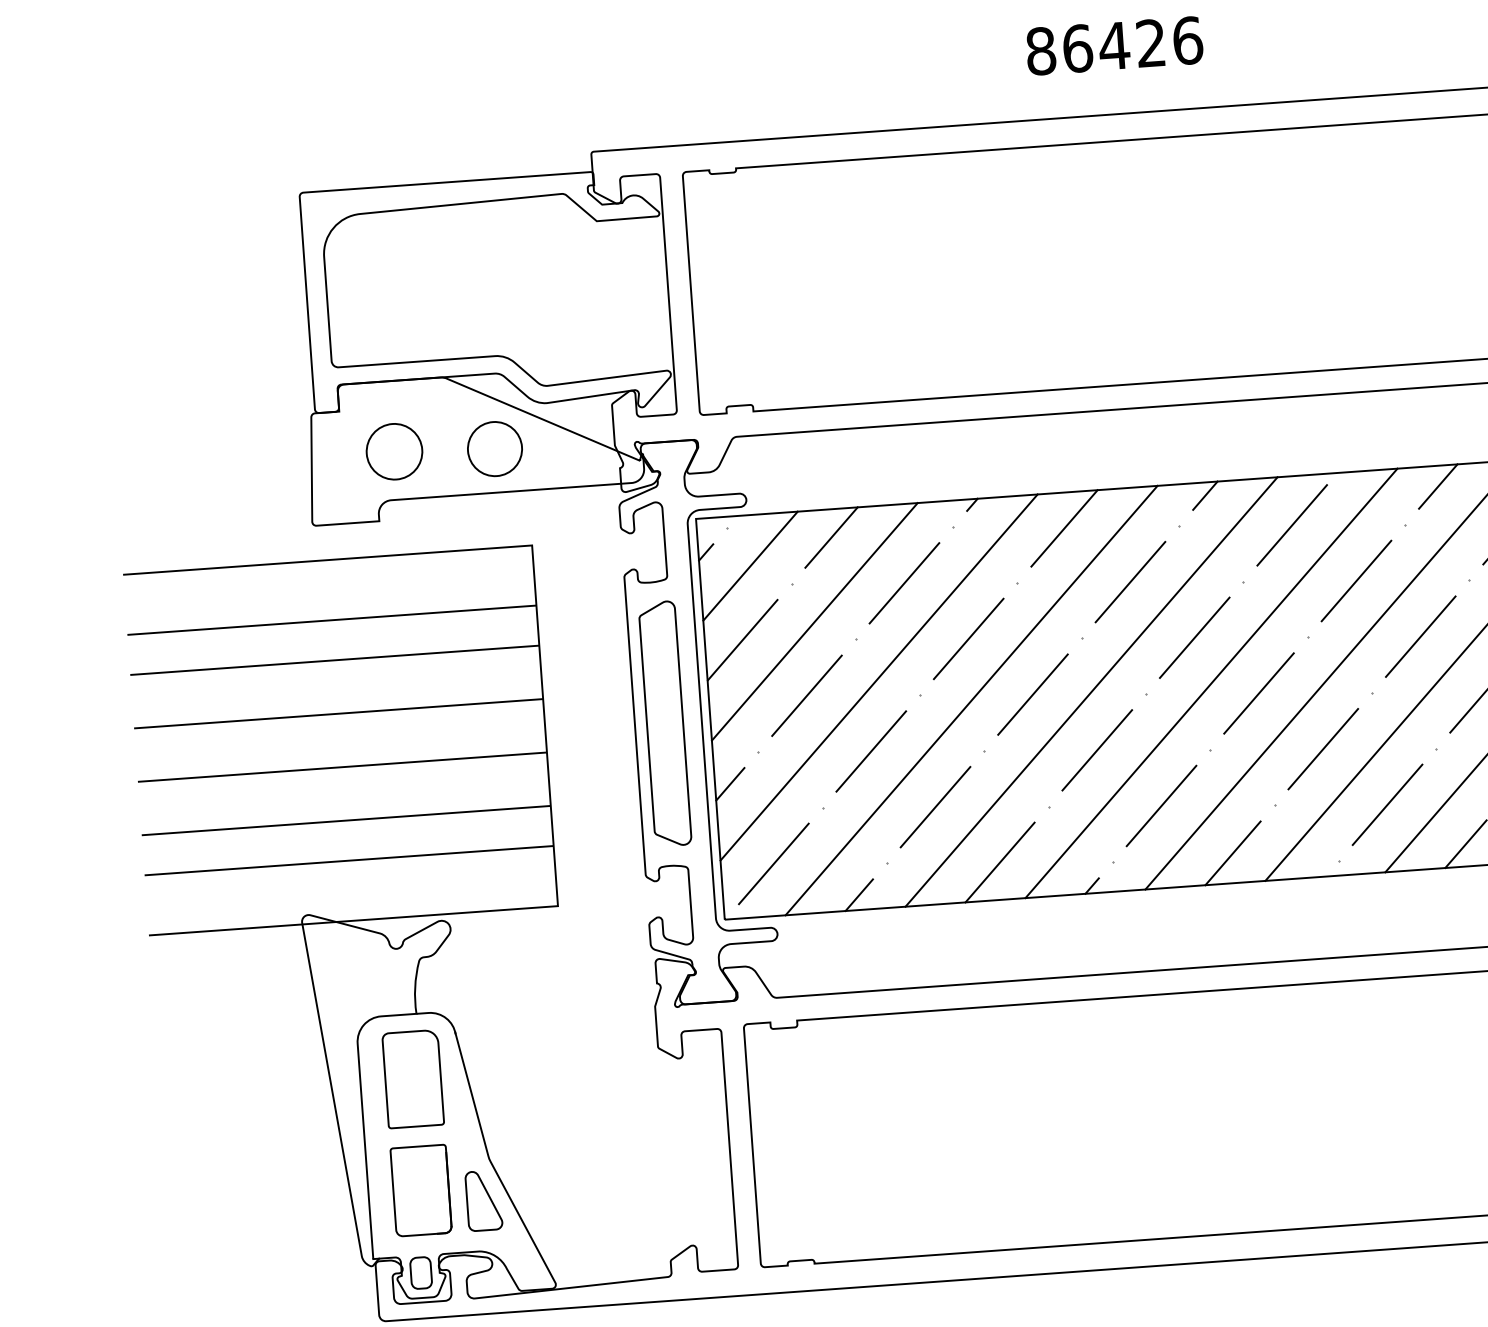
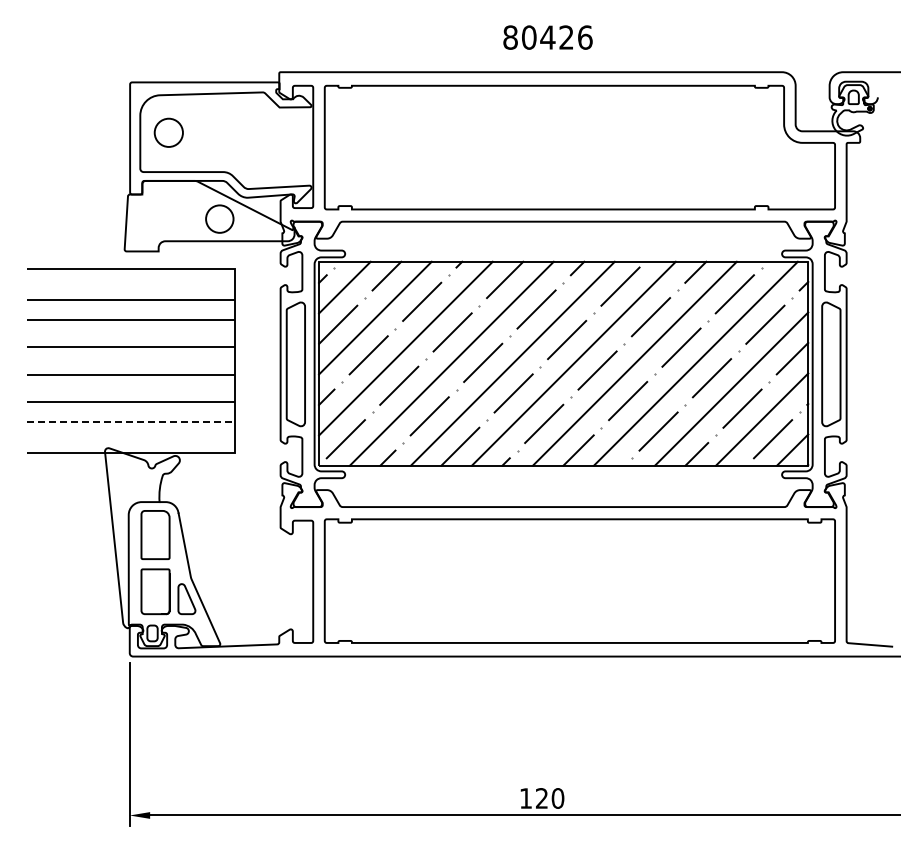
text: (1078, 48) -> (529, 37), 86426 -> 80426
circle: (393, 451) -> (168, 132), moved
line: (350, 861) -> (131, 422), solid -> dashed

